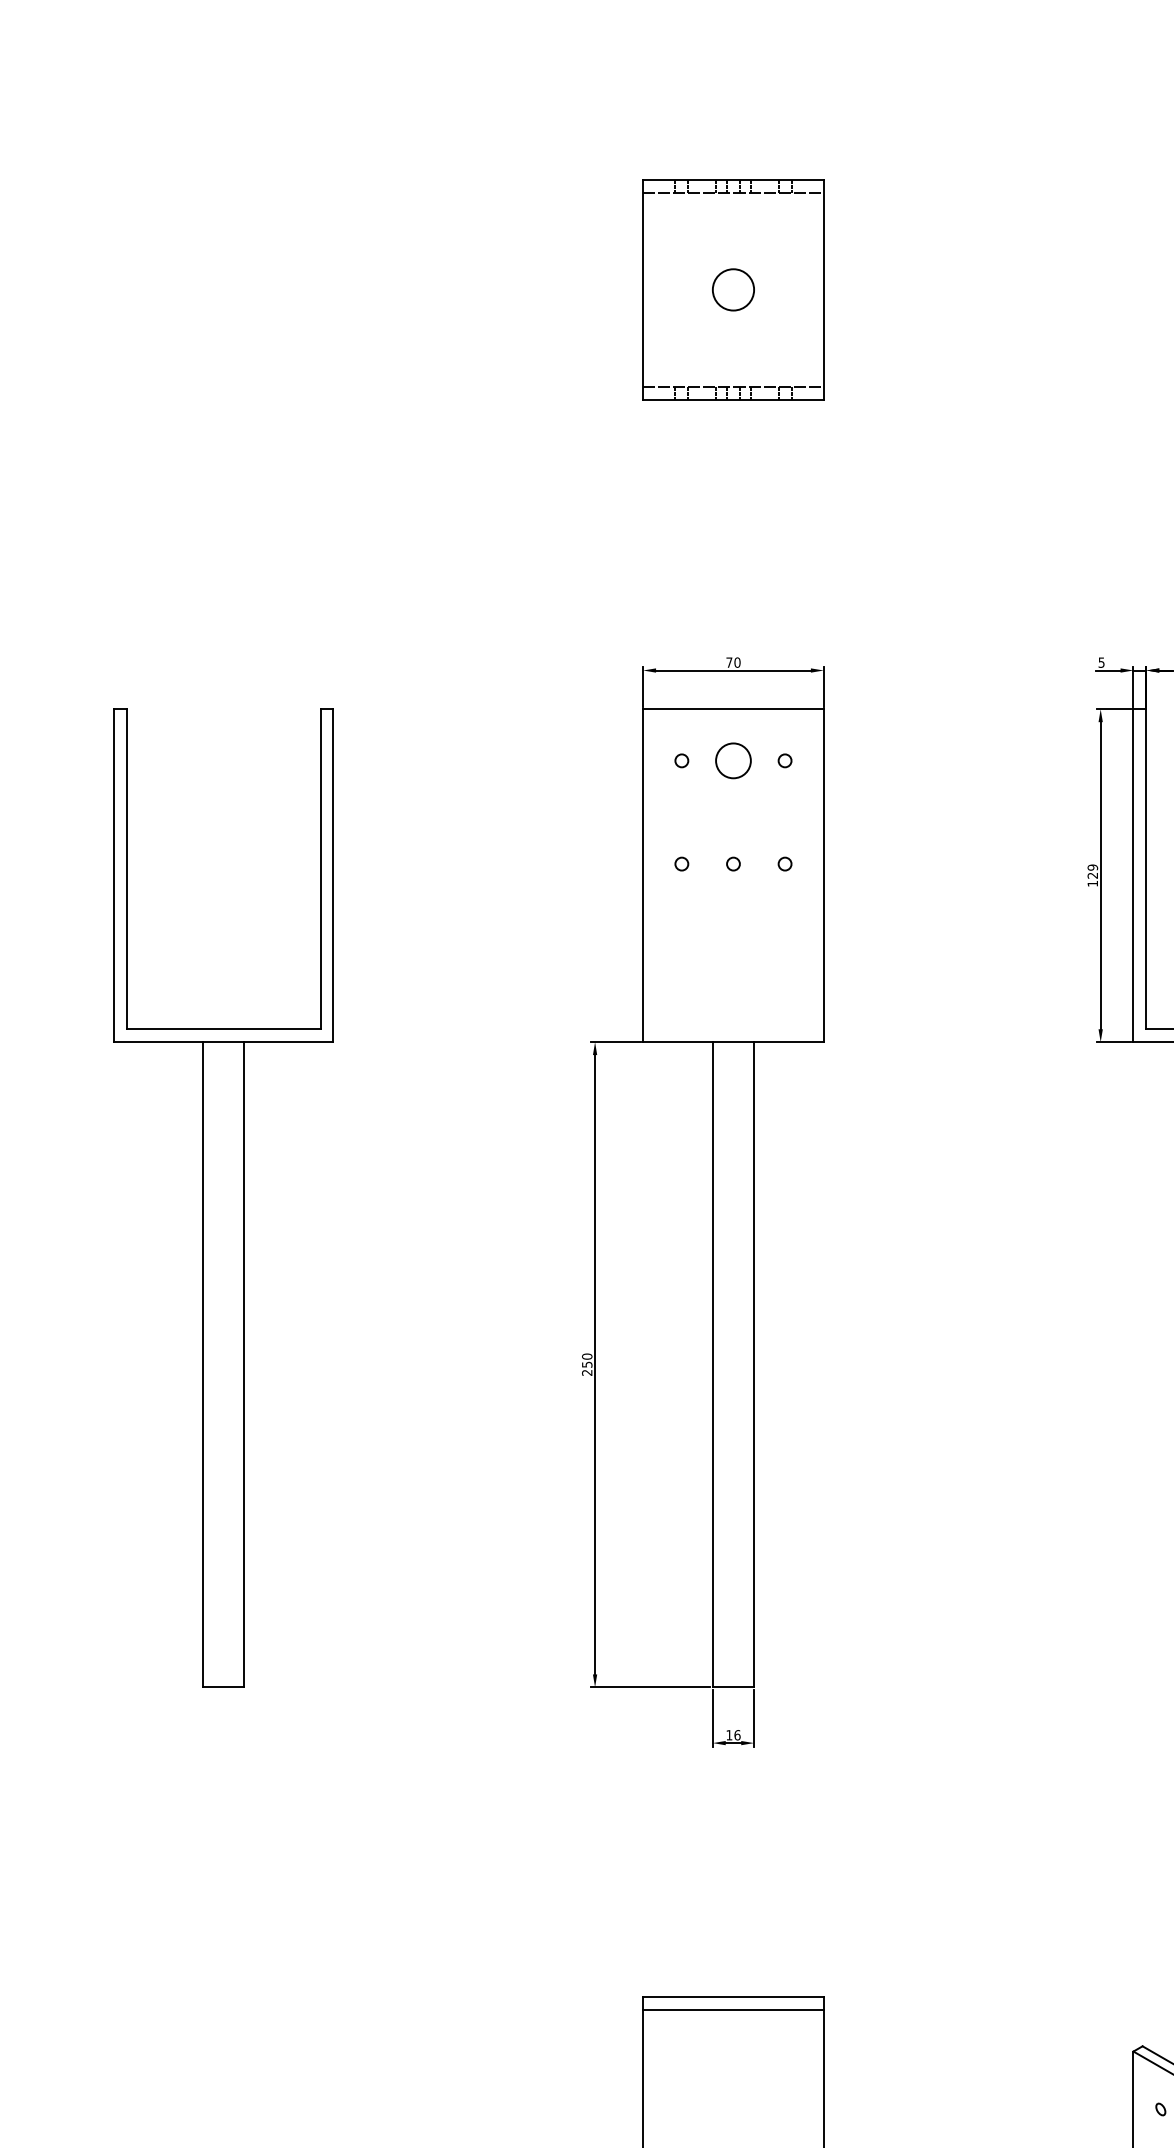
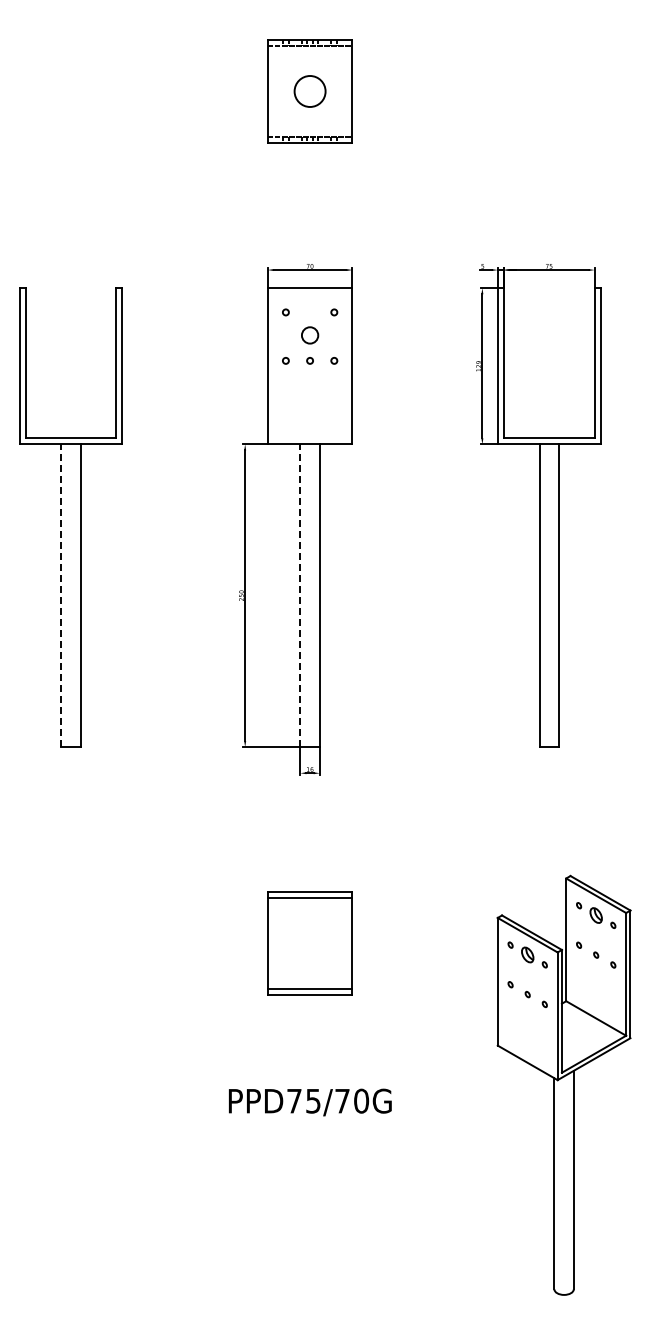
circle: (732, 289) -> (309, 91), size x1.6
circle: (734, 760) -> (310, 335), moved
line: (203, 1364) -> (61, 595), solid -> dashed
line: (712, 1364) -> (300, 595), solid -> dashed

